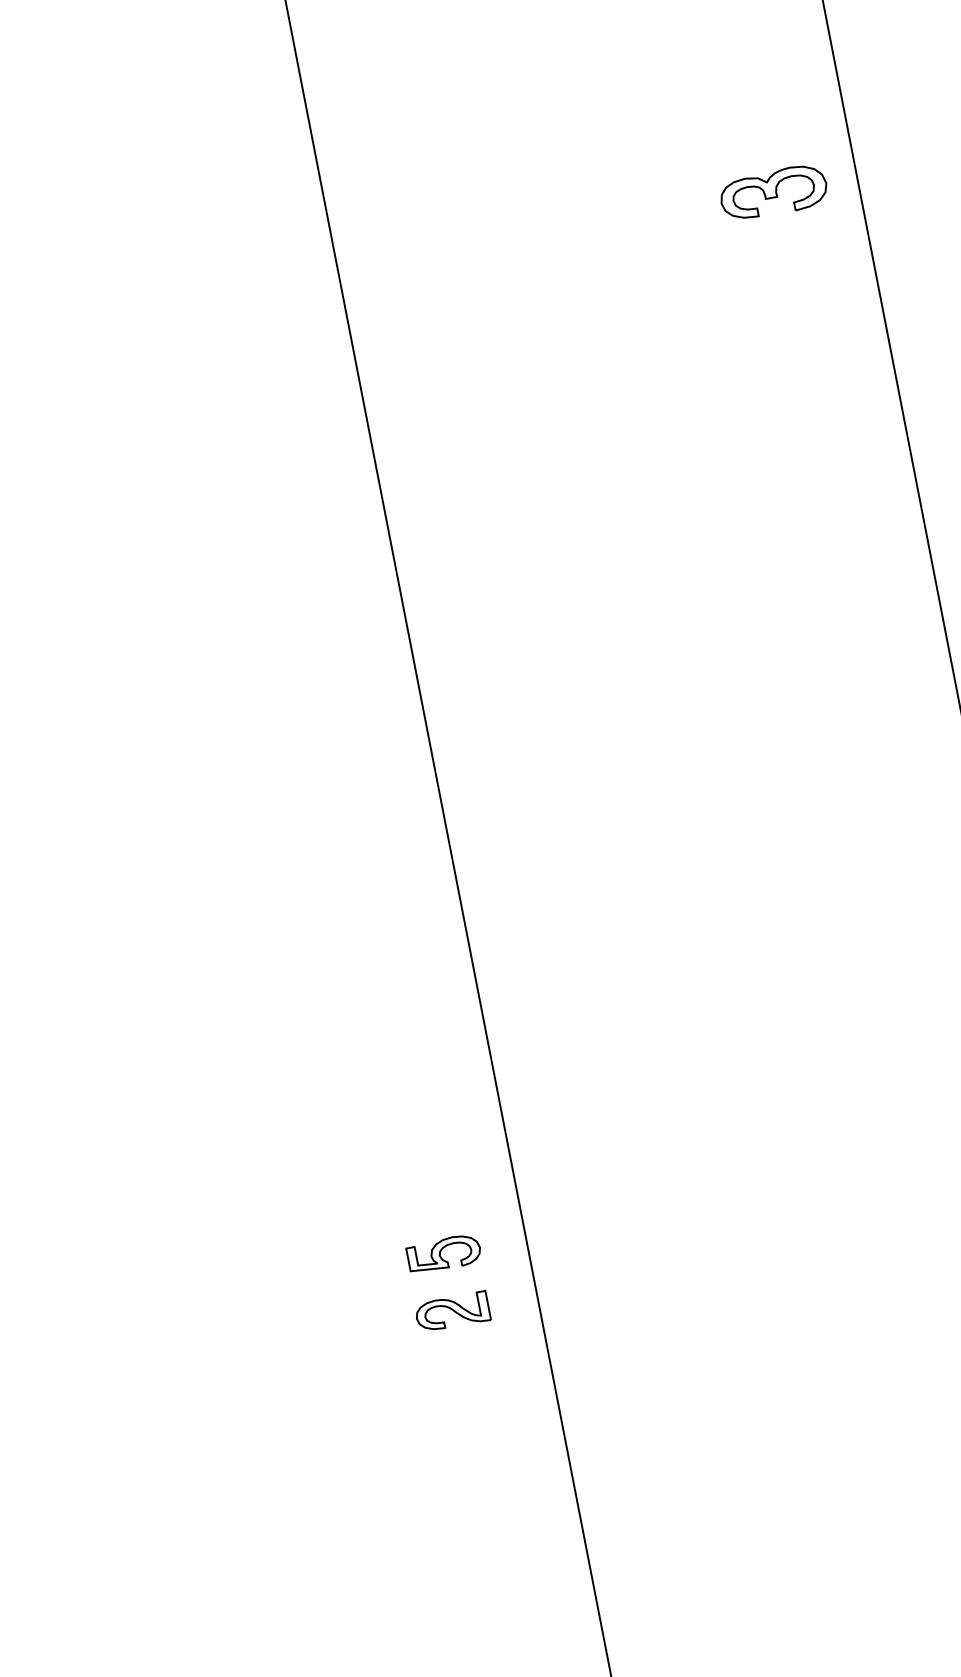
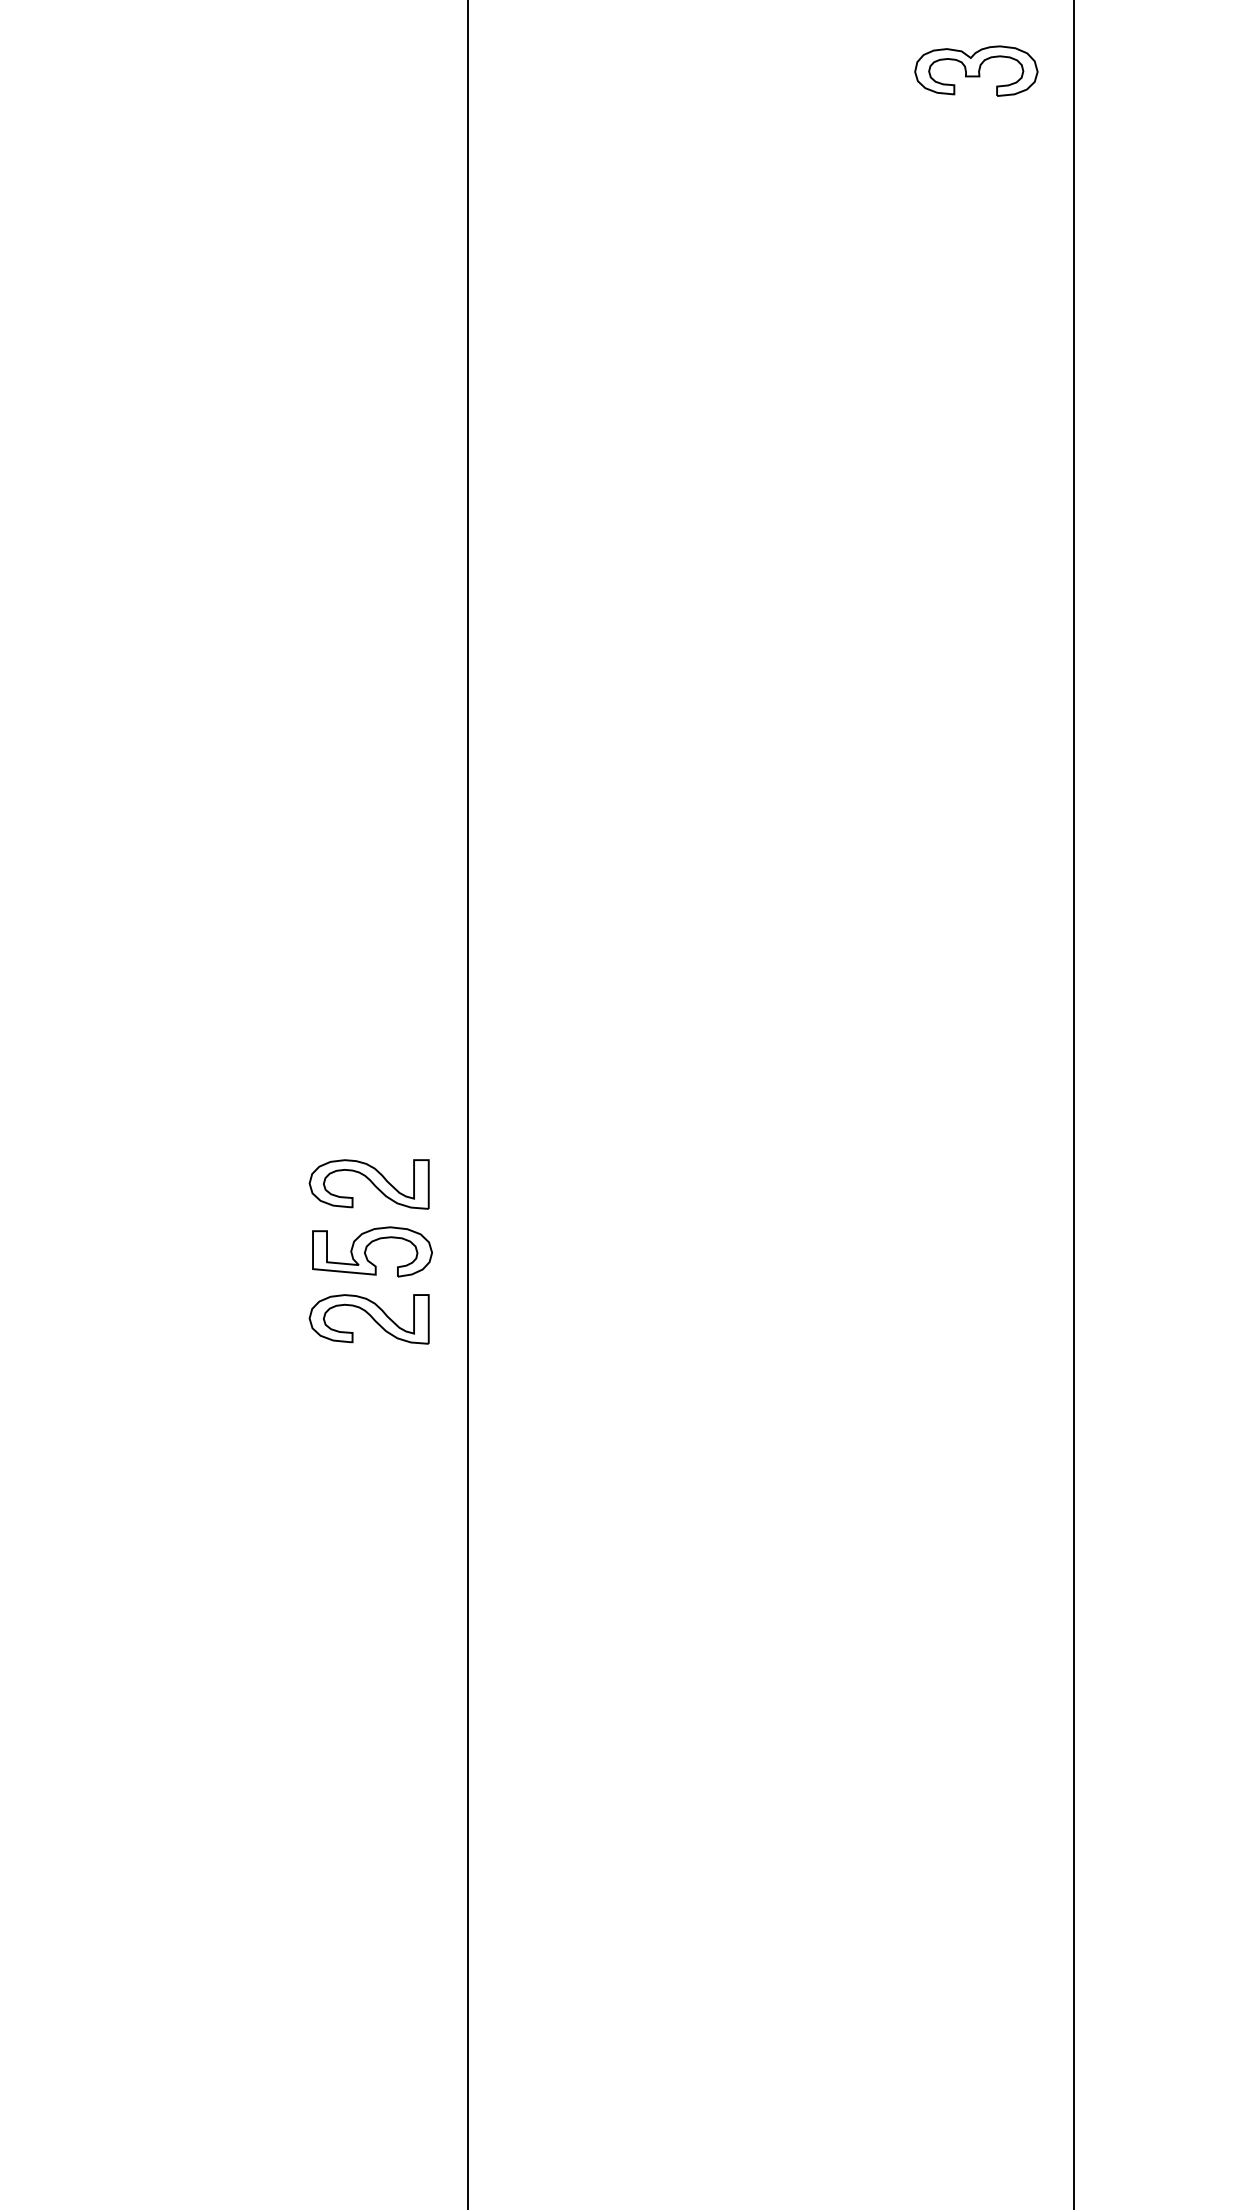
part: (773, 192) -> (976, 70), moved
part: (429, 1197) -> (368, 1184), added
part: (444, 1253) -> (372, 1251), size x1.43
part: (452, 1312) -> (368, 1319), size x1.43

